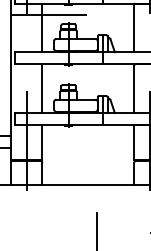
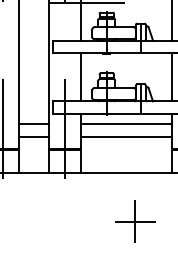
line: (88, 136) -> (126, 124), added
line: (88, 148) -> (126, 136), added
line: (97, 233) -> (135, 221), added

